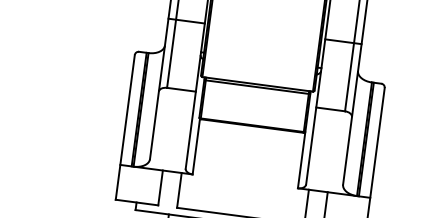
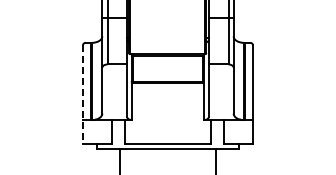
line: (125, 128) -> (83, 95), solid -> dashed

